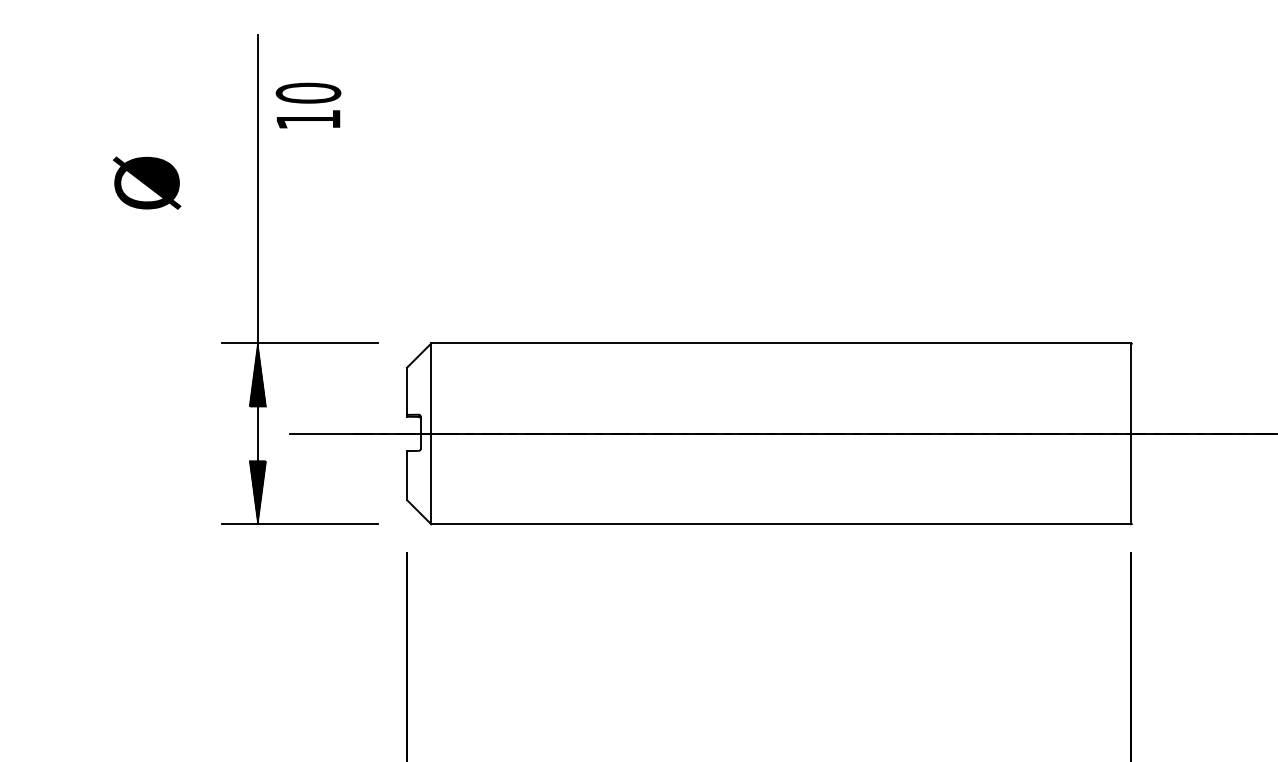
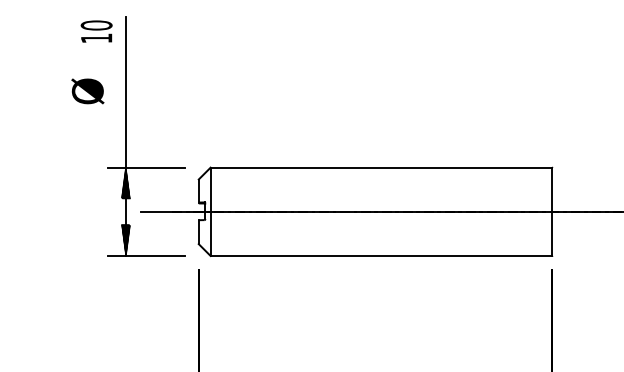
text: (308, 105) -> (96, 31), moved
text: (146, 183) -> (87, 91), moved

